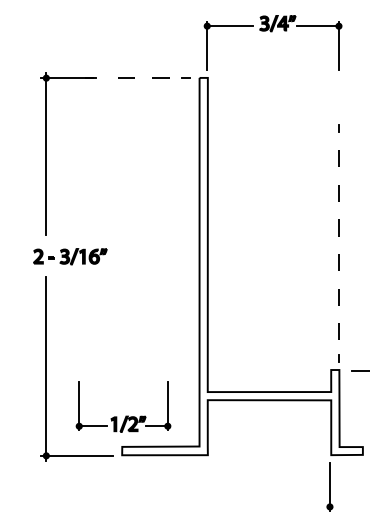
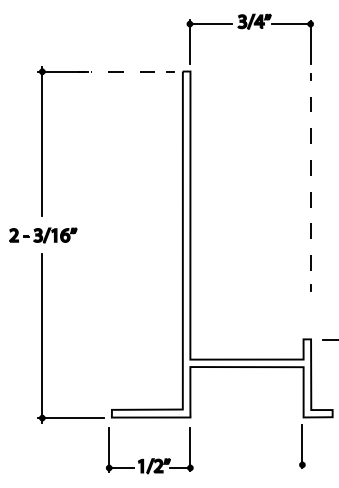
part: (338, 236) -> (310, 175), moved
part: (70, 256) -> (43, 235), moved
part: (125, 415) -> (151, 458), moved

